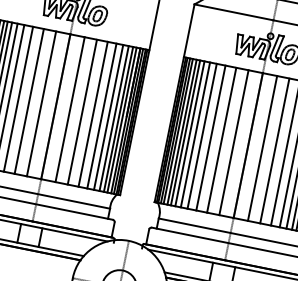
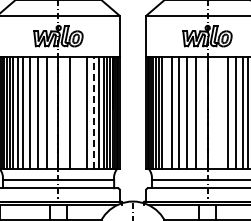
line: (83, 111) -> (79, 112), removed
line: (102, 115) -> (94, 112), solid -> dashed
line: (195, 134) -> (166, 112), removed
line: (262, 148) -> (218, 112), removed

